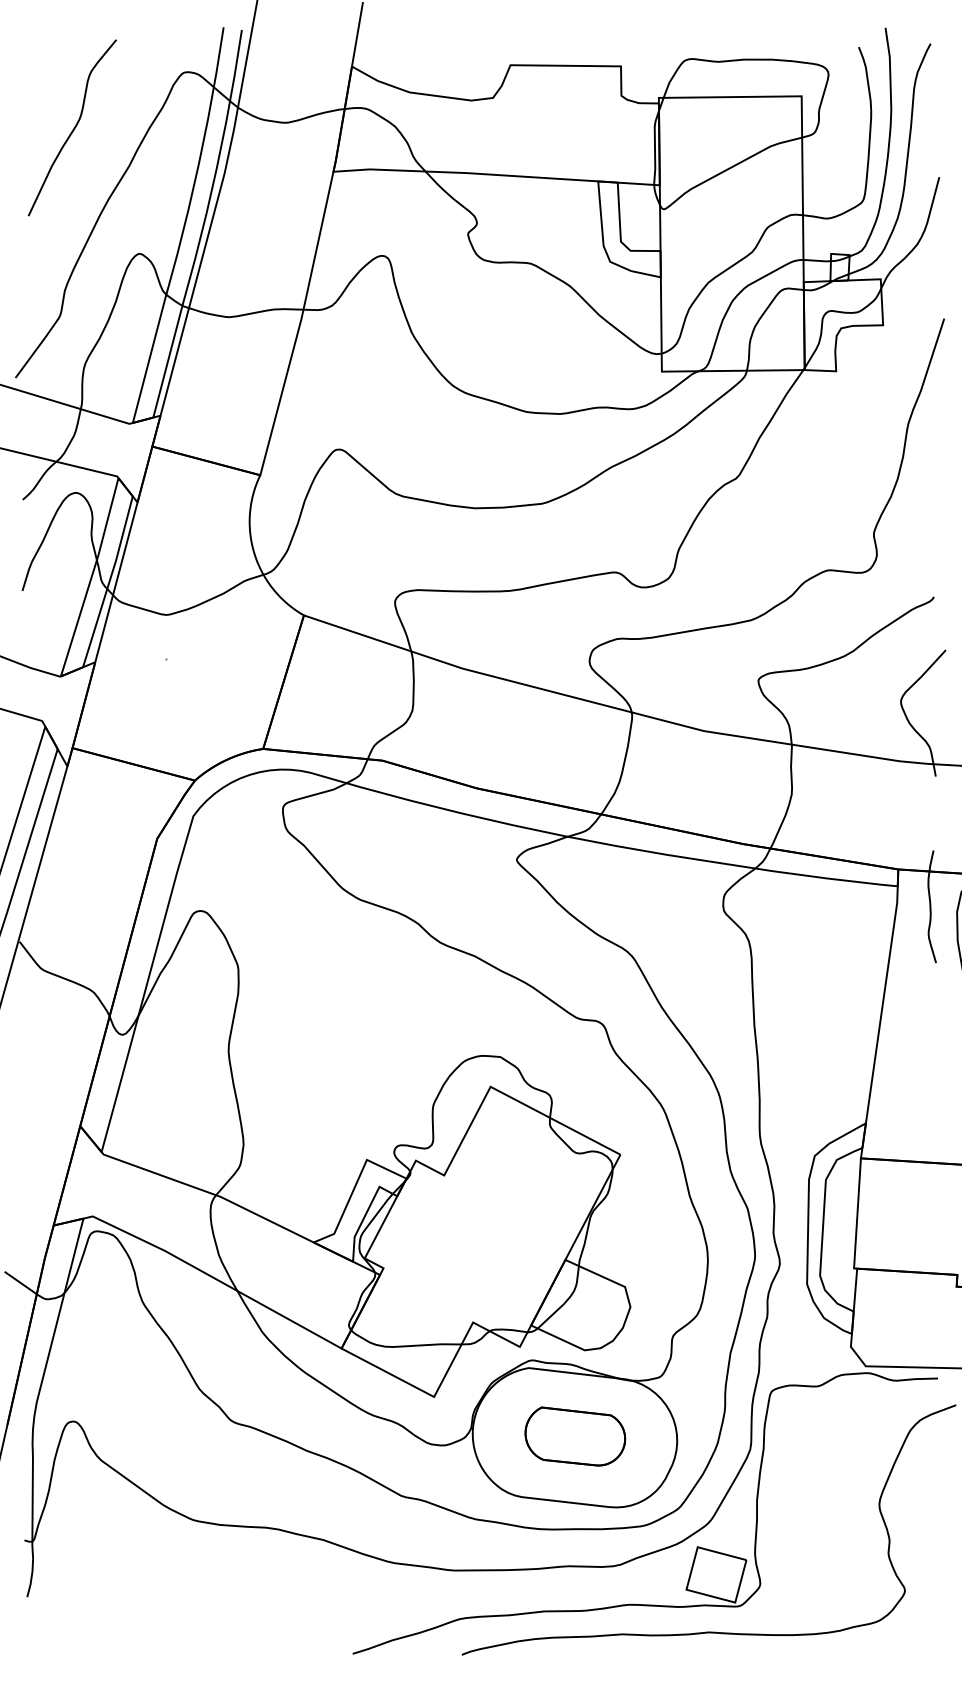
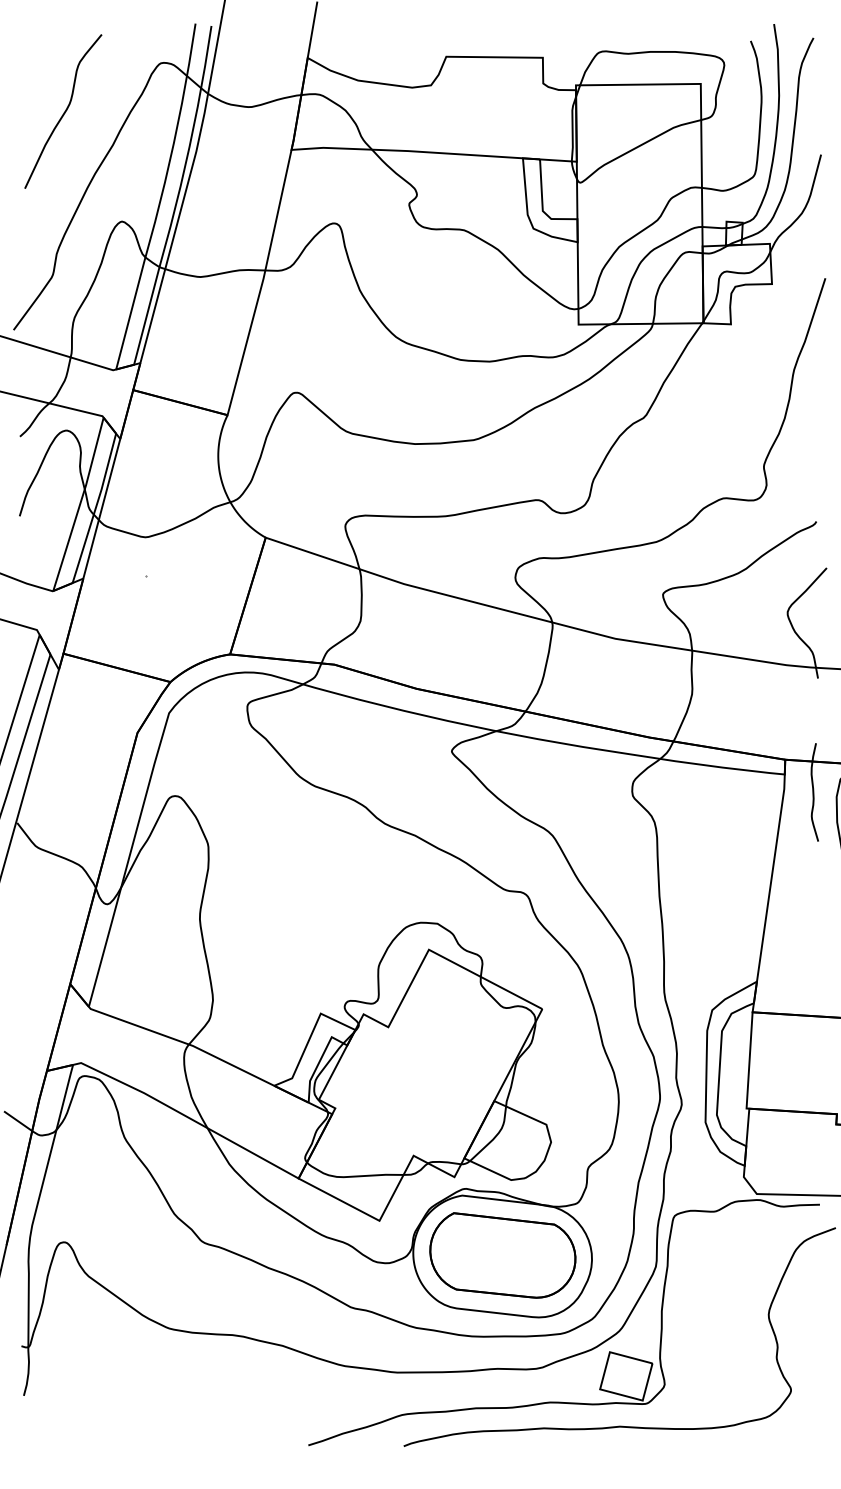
part: (575, 1436) -> (503, 1255), size x1.67

